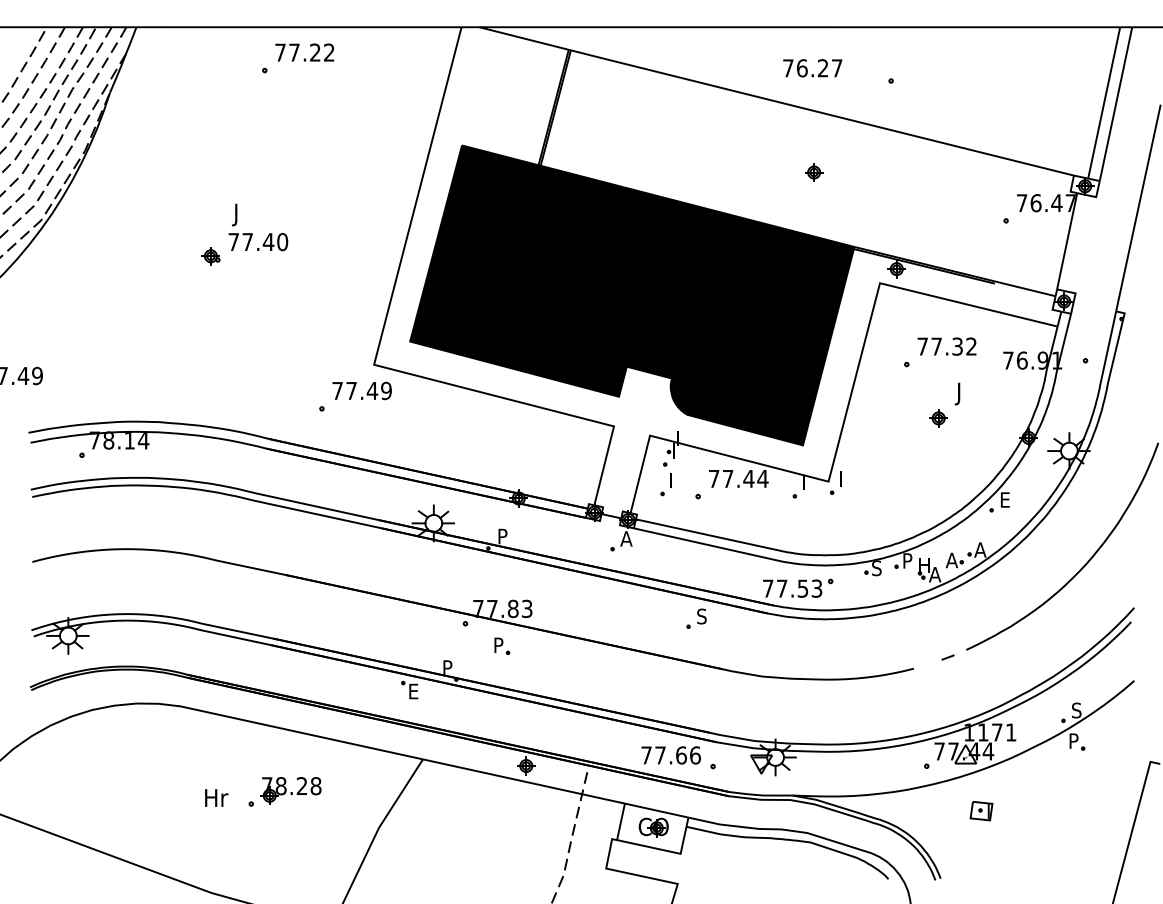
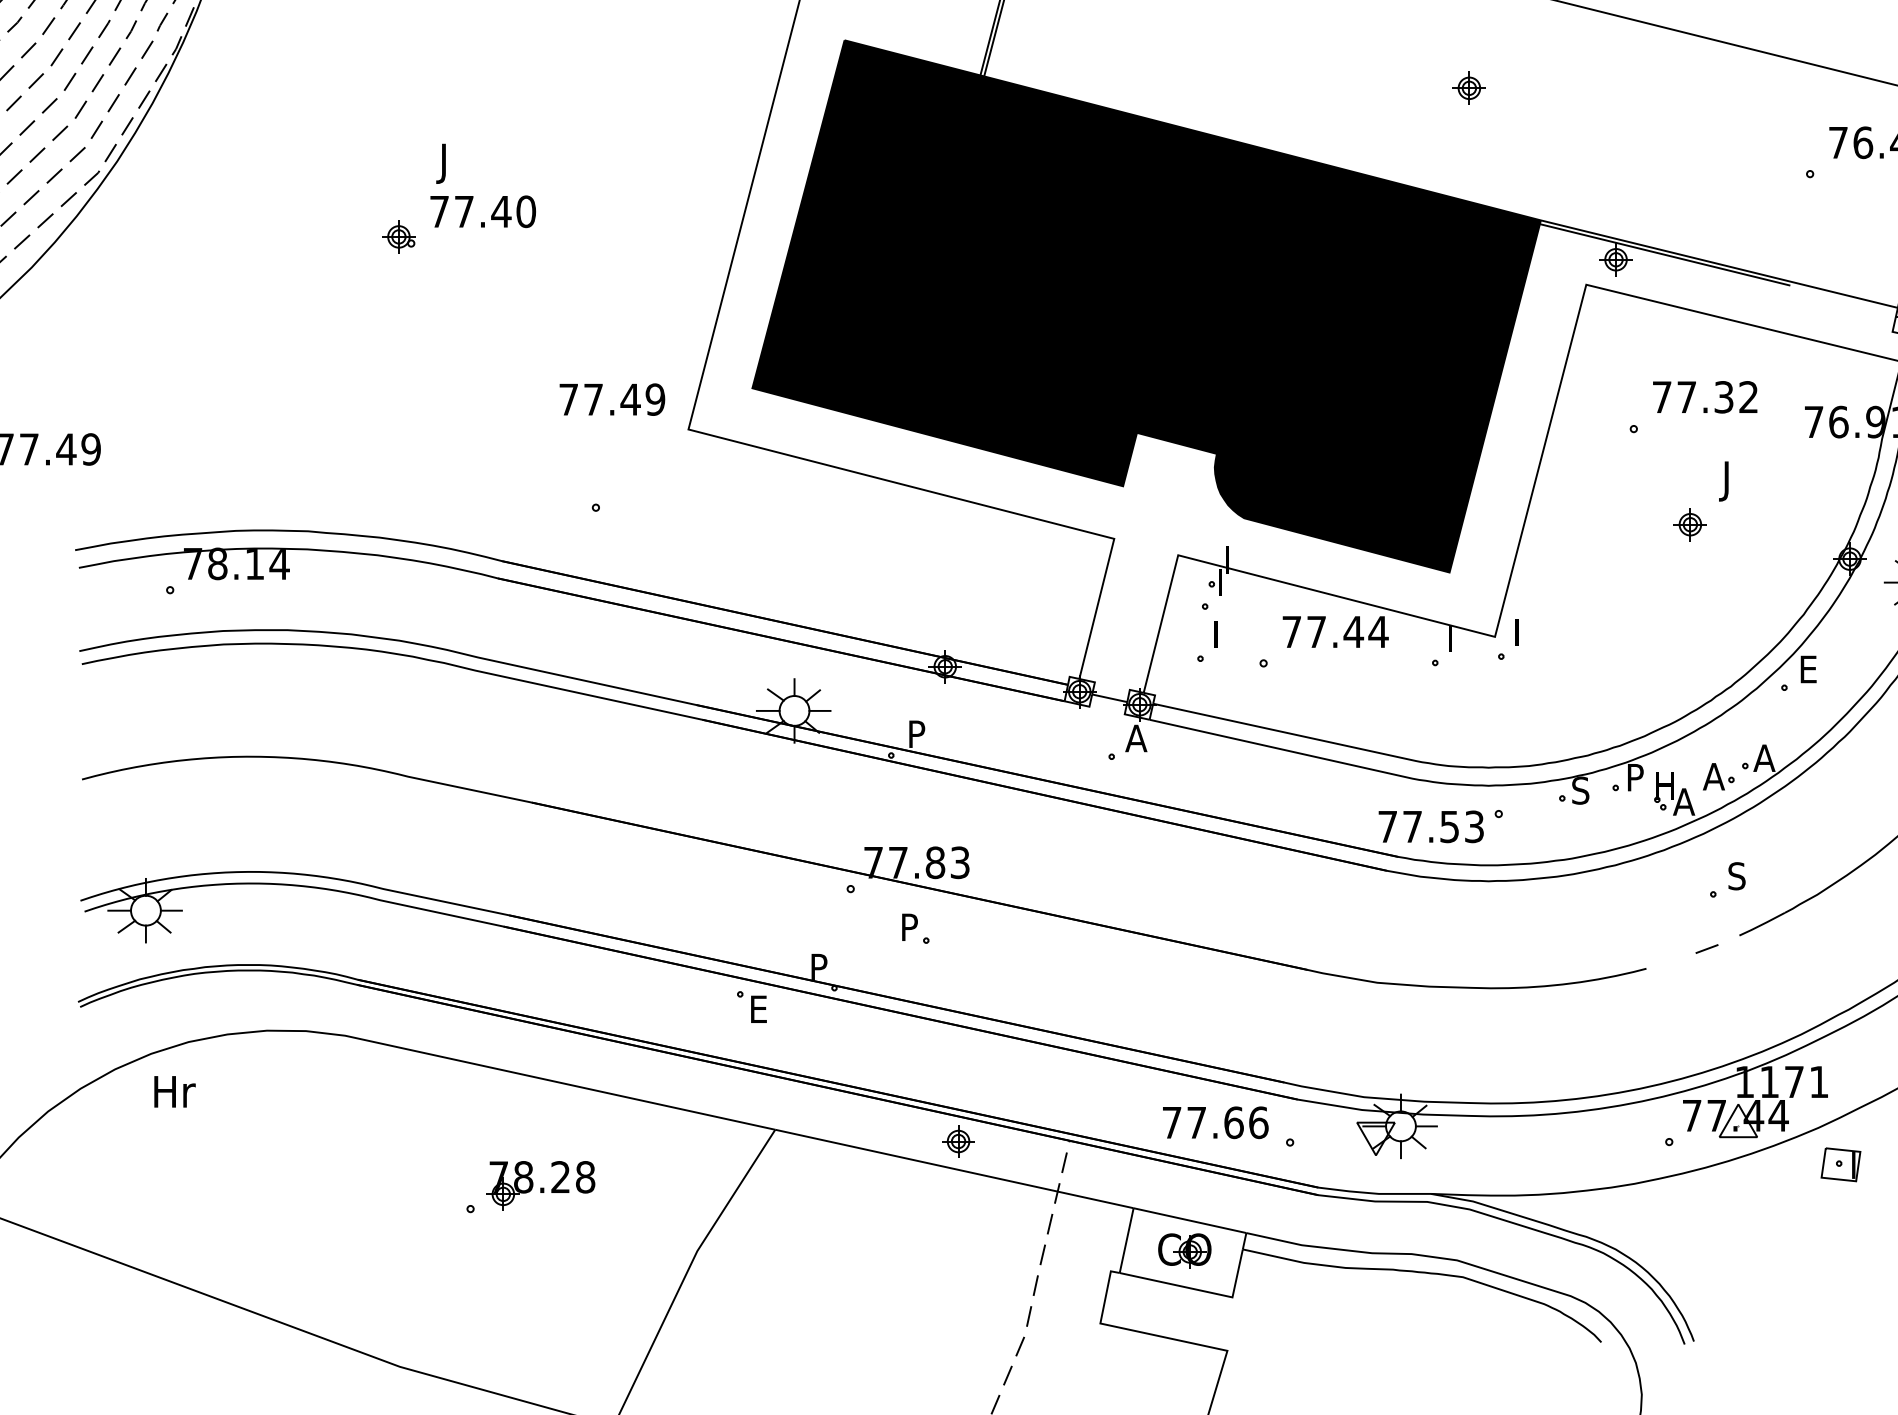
text: (361, 390) -> (611, 398), moved
part: (696, 618) -> (1727, 879), moved
text: (216, 797) -> (174, 1090), moved
part: (981, 811) -> (1840, 1165), moved

